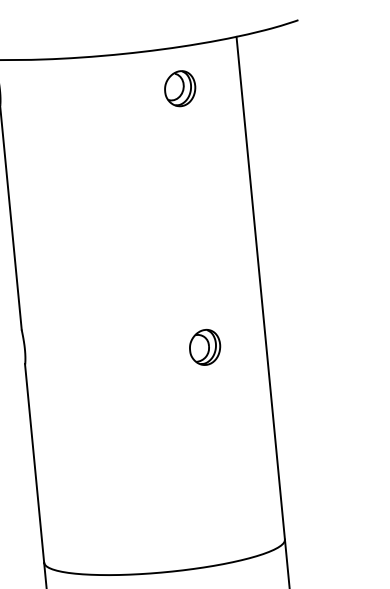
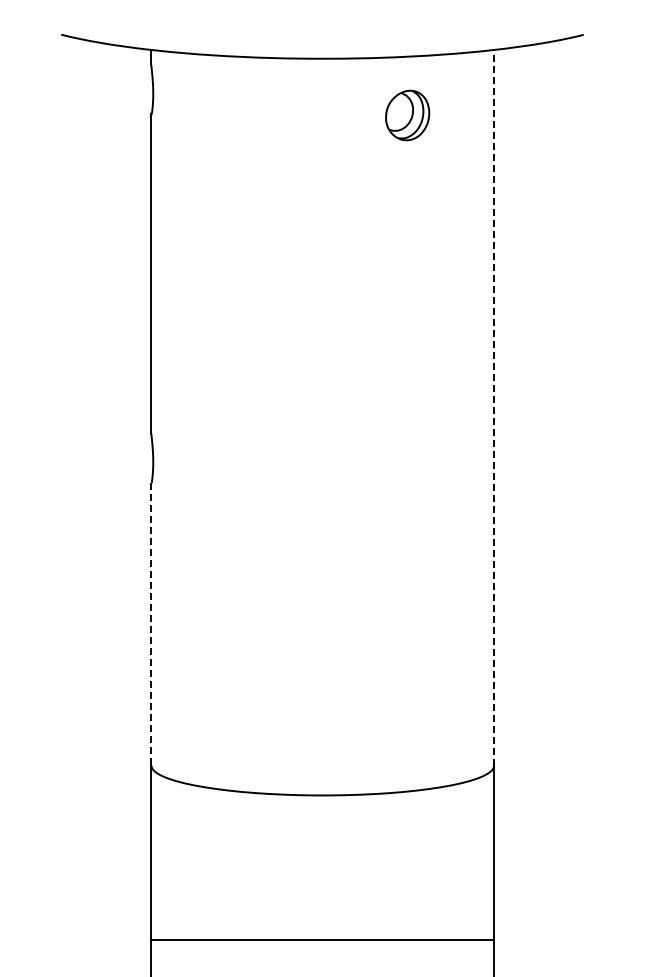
line: (260, 287) -> (494, 407), solid -> dashed
part: (204, 347) -> (407, 483), removed
line: (34, 463) -> (151, 624), solid -> dashed

